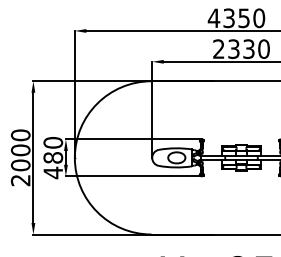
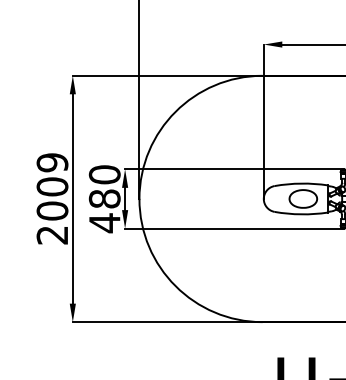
text: (20, 135) -> (52, 162), 2000 -> 2009

